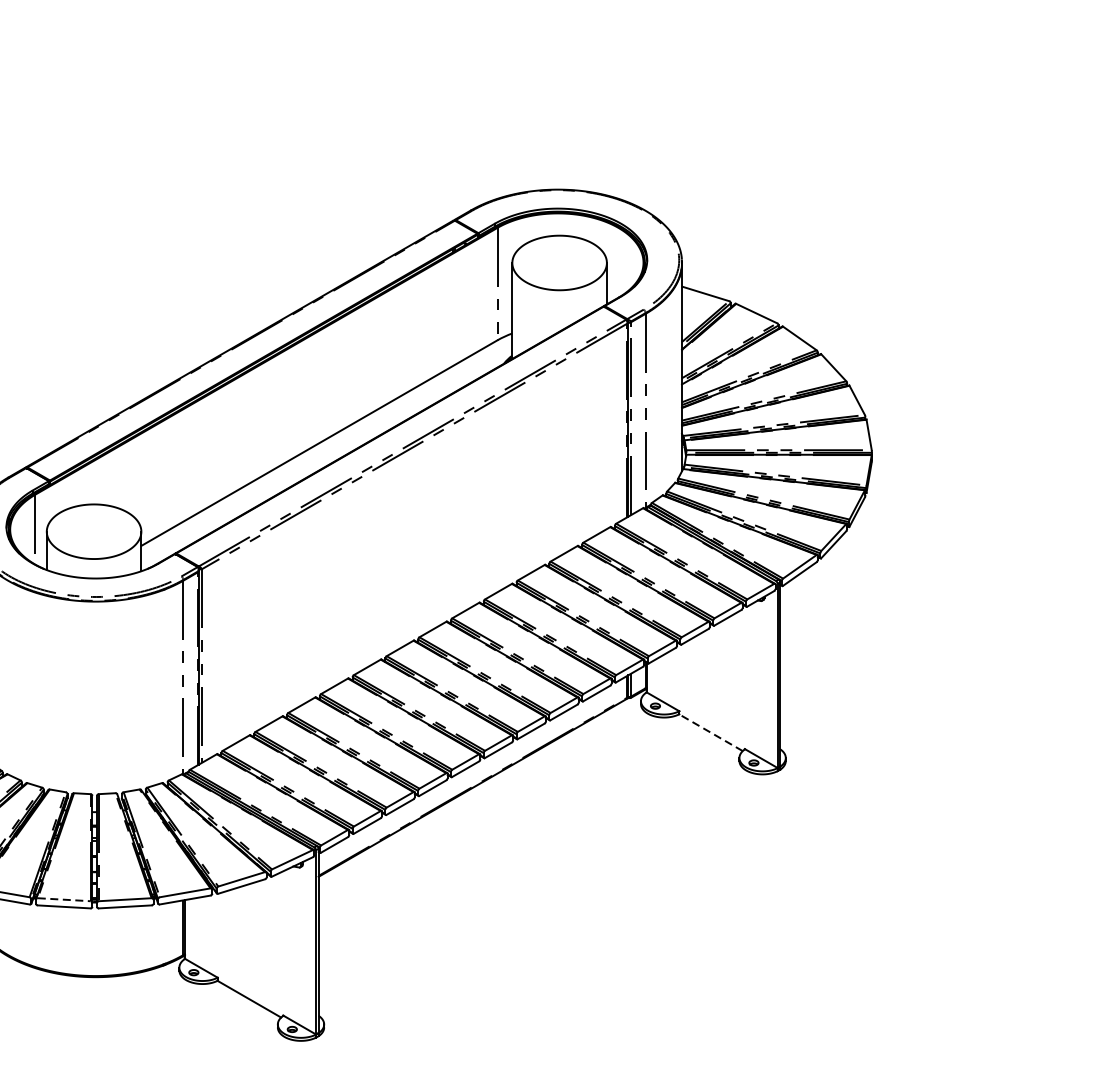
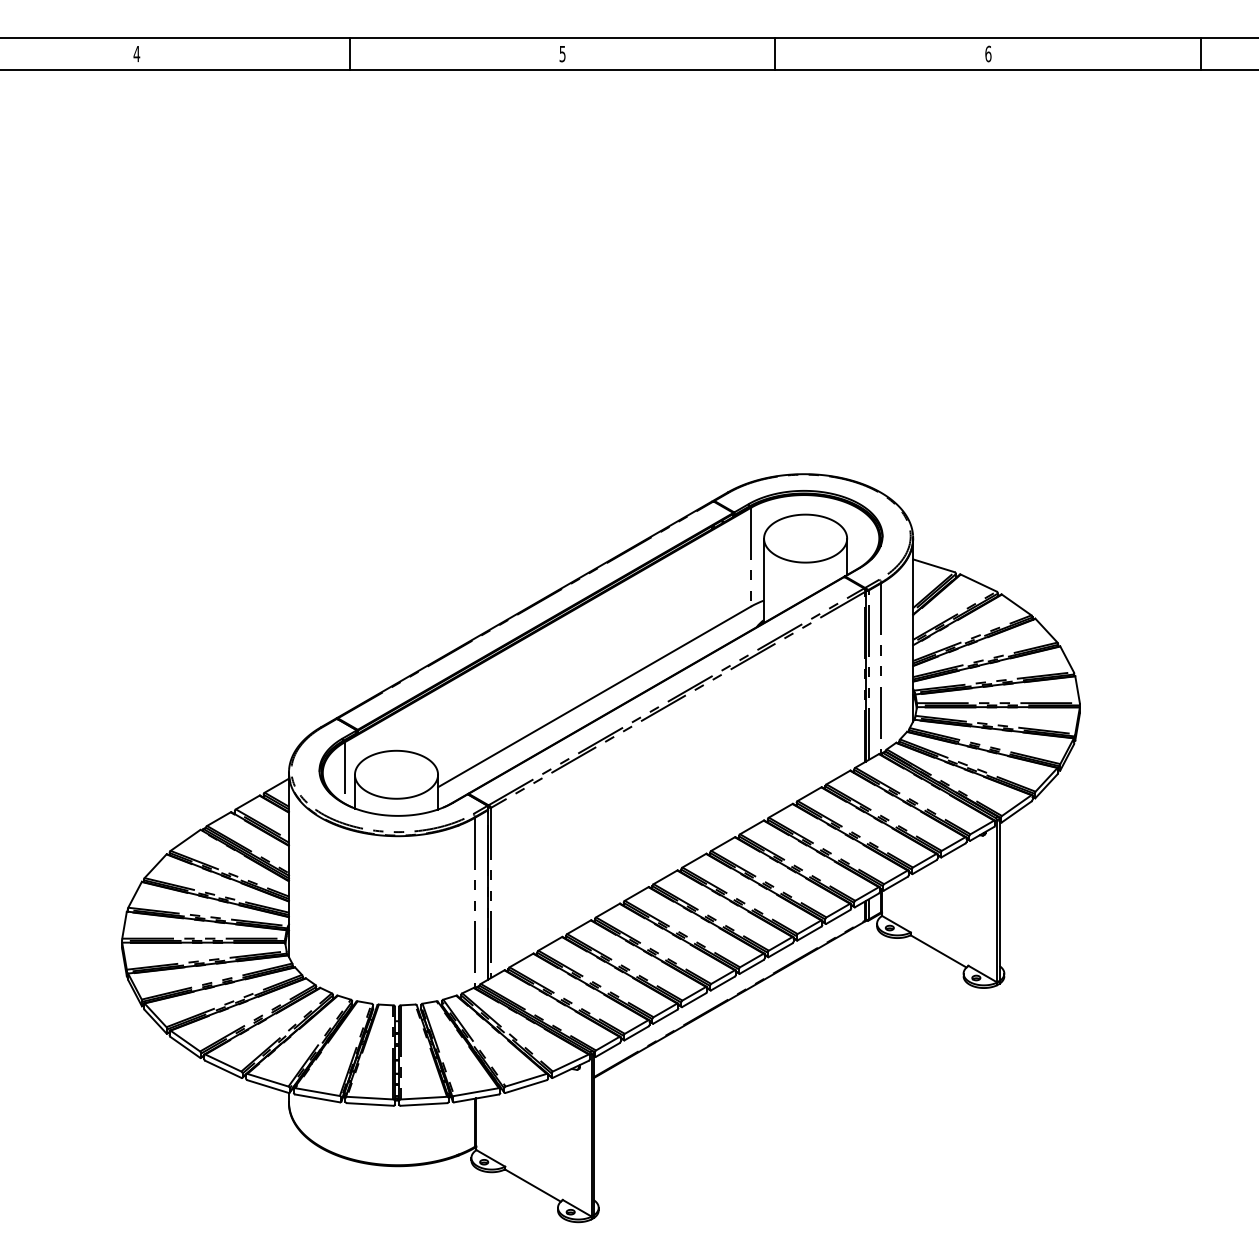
line: (710, 732) -> (938, 951), dashed -> solid
line: (64, 900) -> (370, 1098), dashed -> solid

